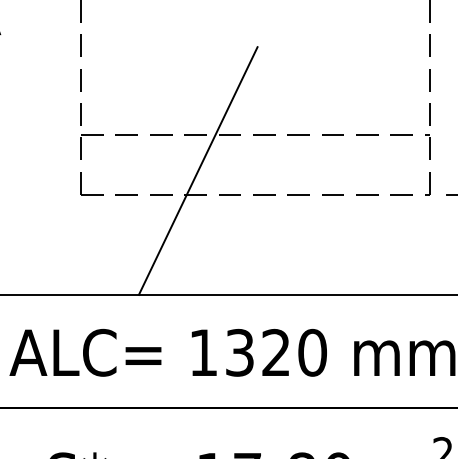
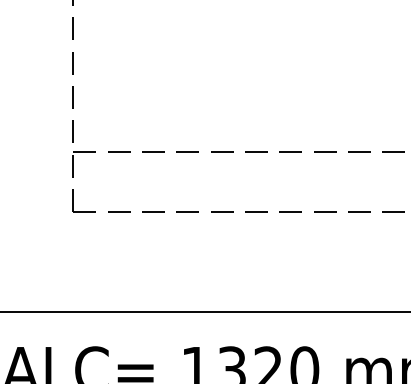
line: (197, 170) -> (189, 187), removed

